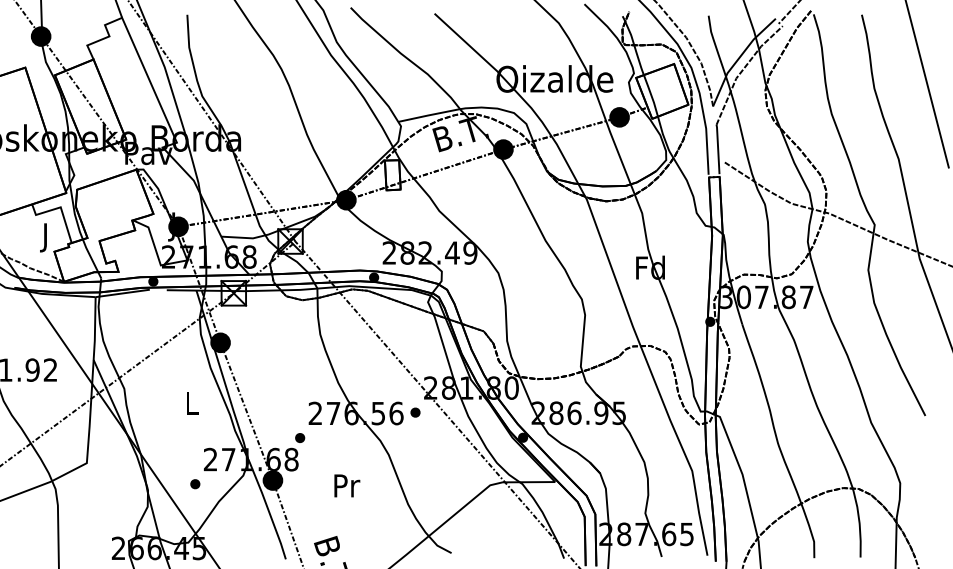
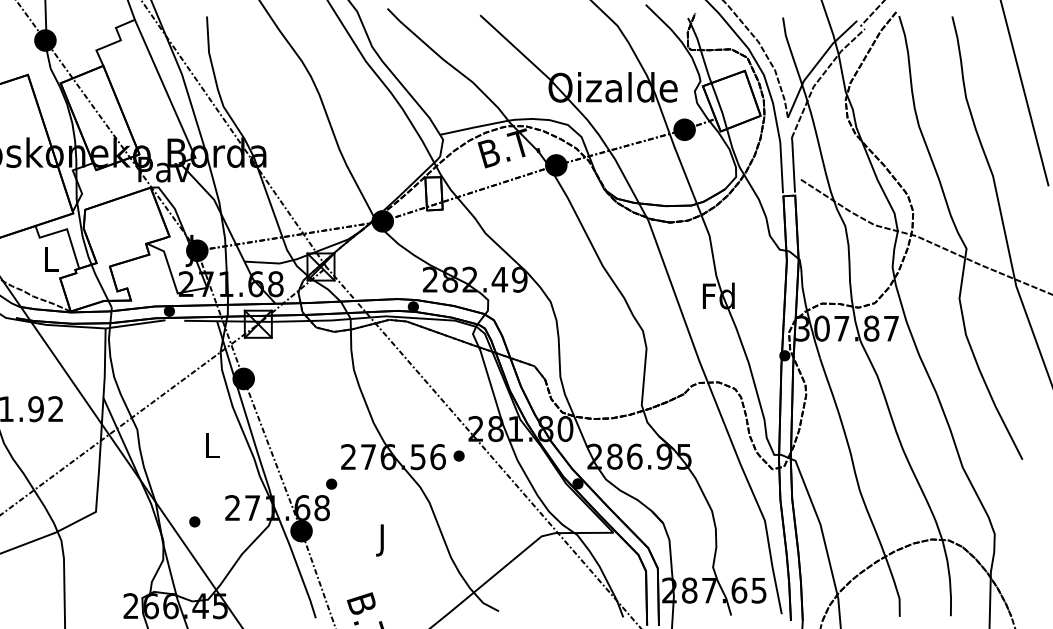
text: (46, 237) -> (51, 262), J -> L
part: (195, 484) -> (194, 522), moved
text: (347, 488) -> (383, 539), Pr -> J

